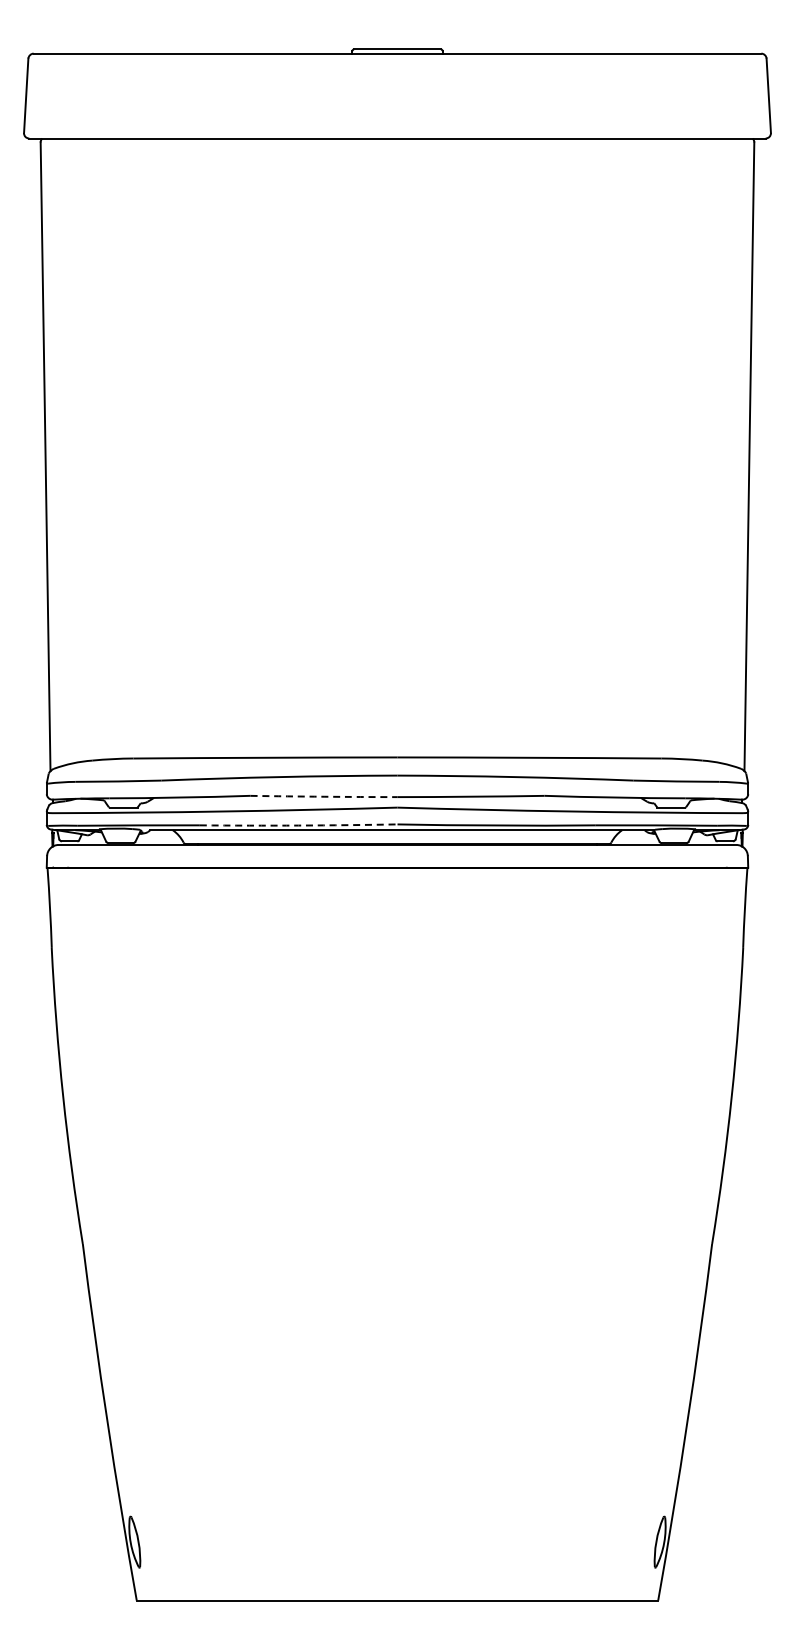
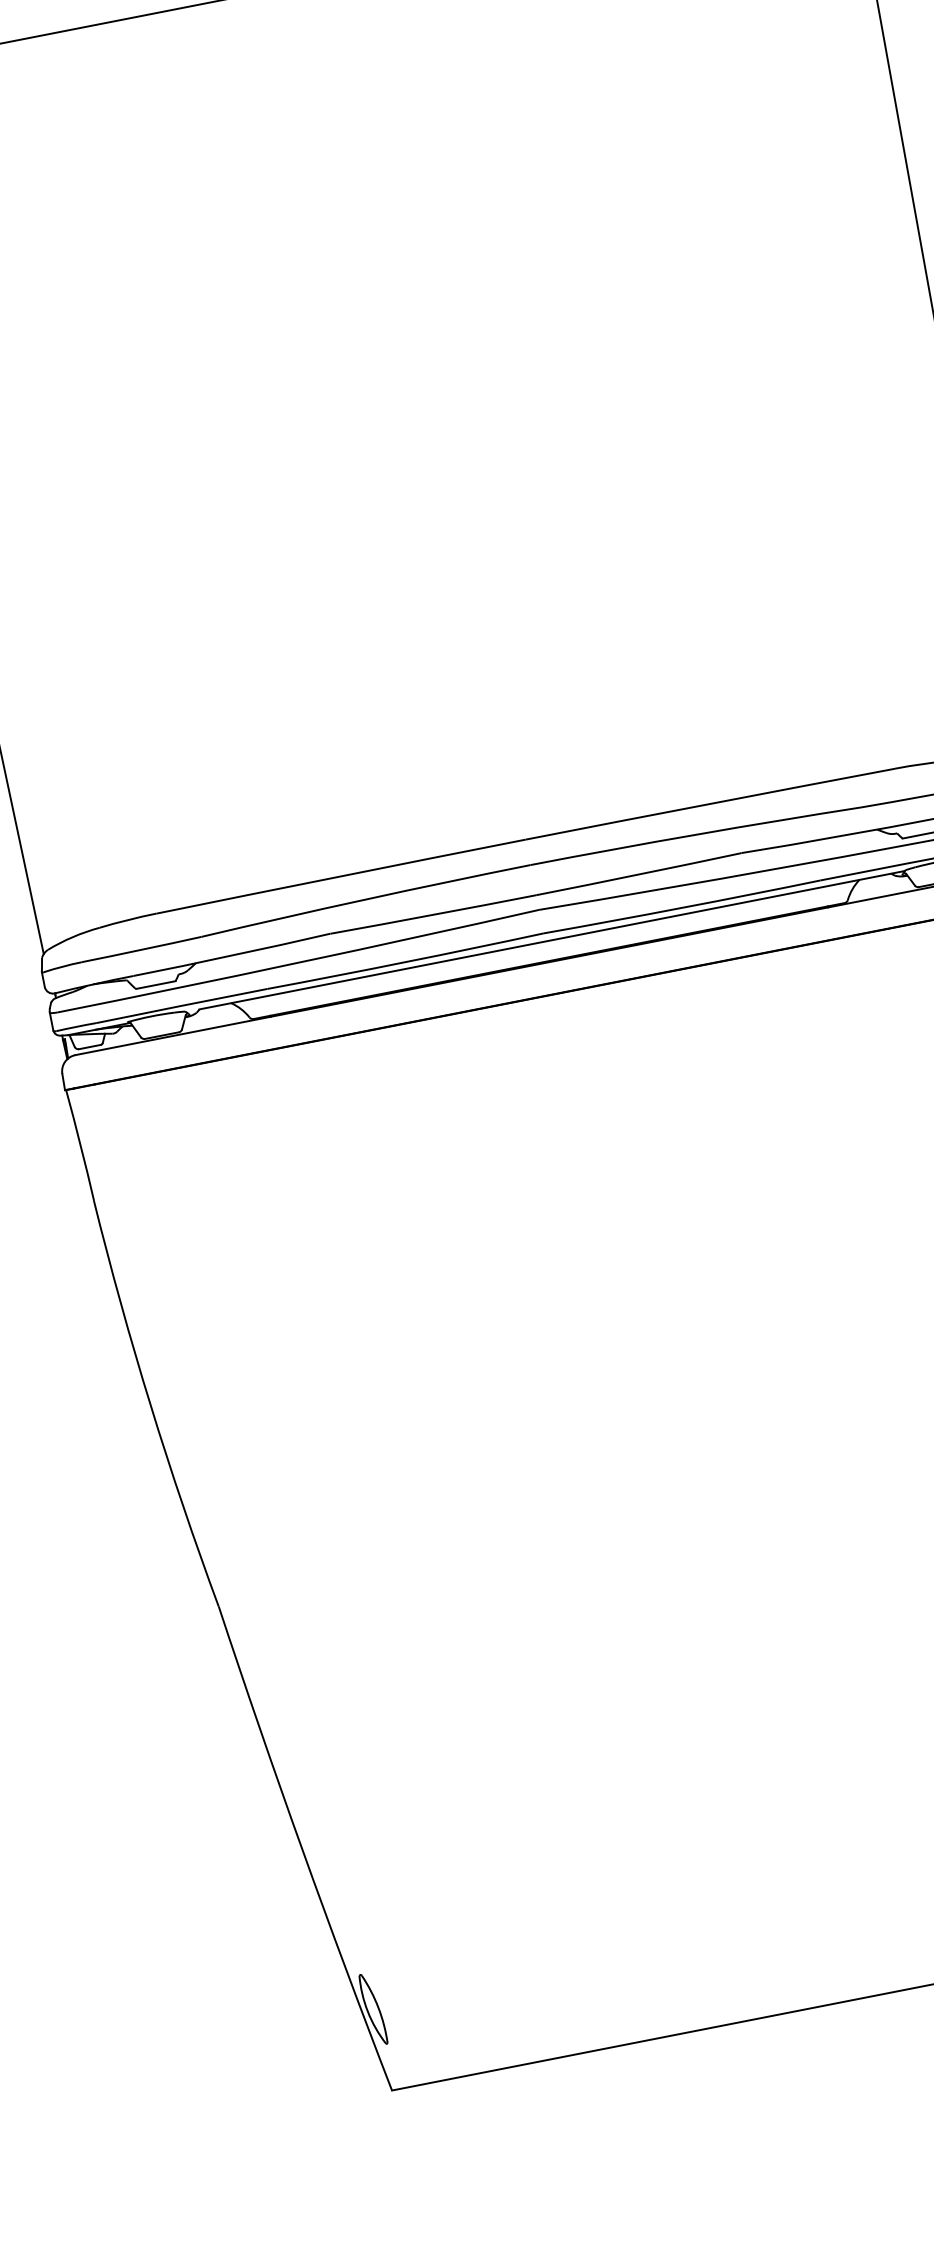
arc: (324, 796) -> (433, 914), dashed -> solid
arc: (298, 825) -> (405, 962), dashed -> solid

